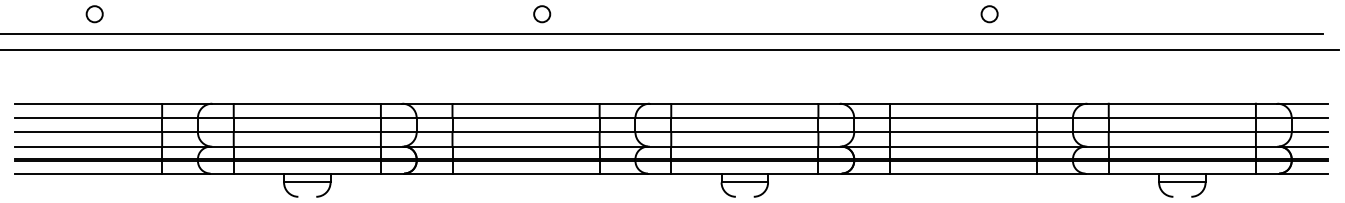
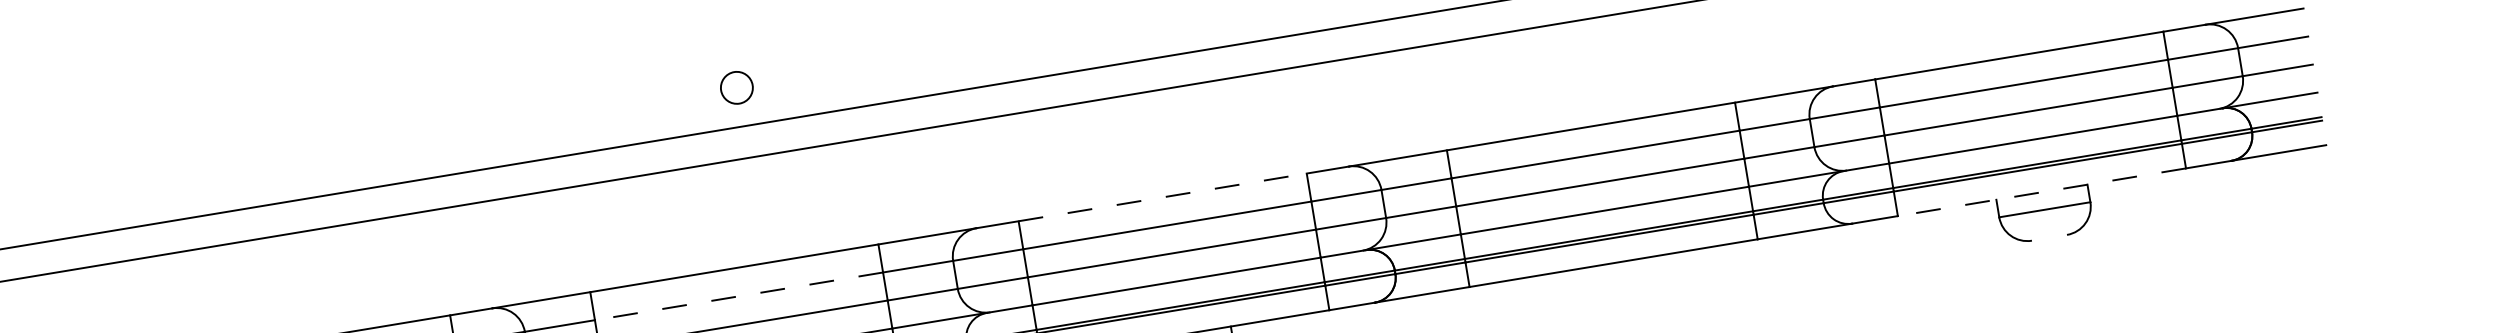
line: (744, 103) -> (1161, 197), solid -> dashed
line: (526, 118) -> (739, 297), solid -> dashed
line: (1182, 173) -> (2042, 192), solid -> dashed

